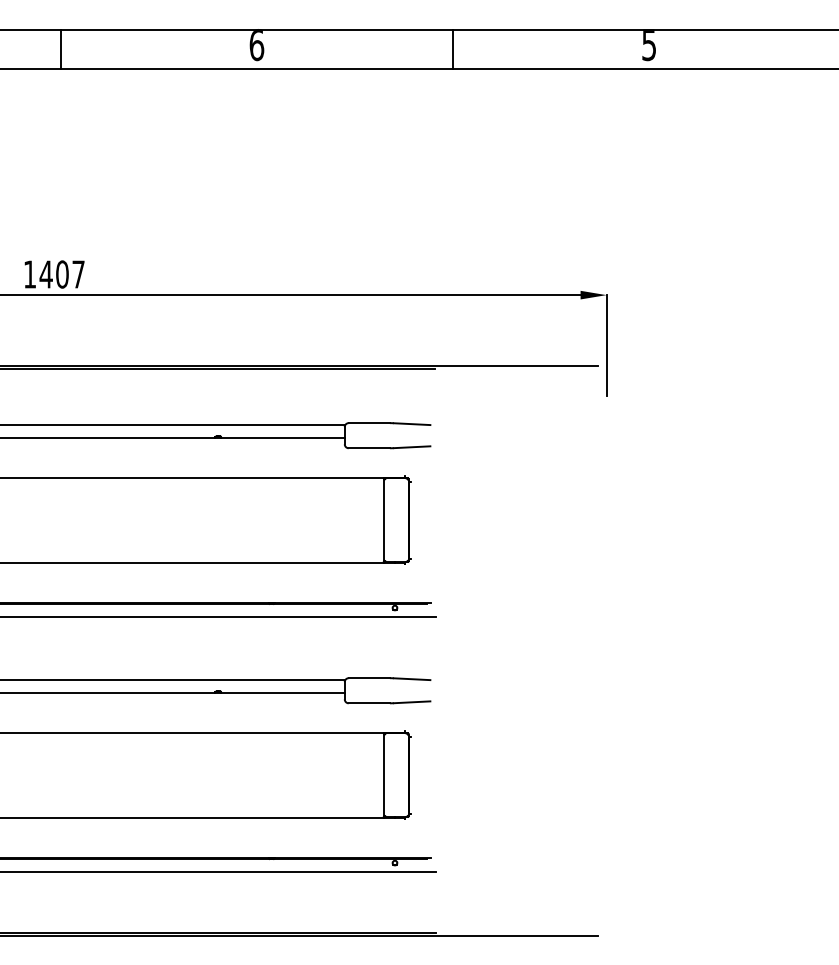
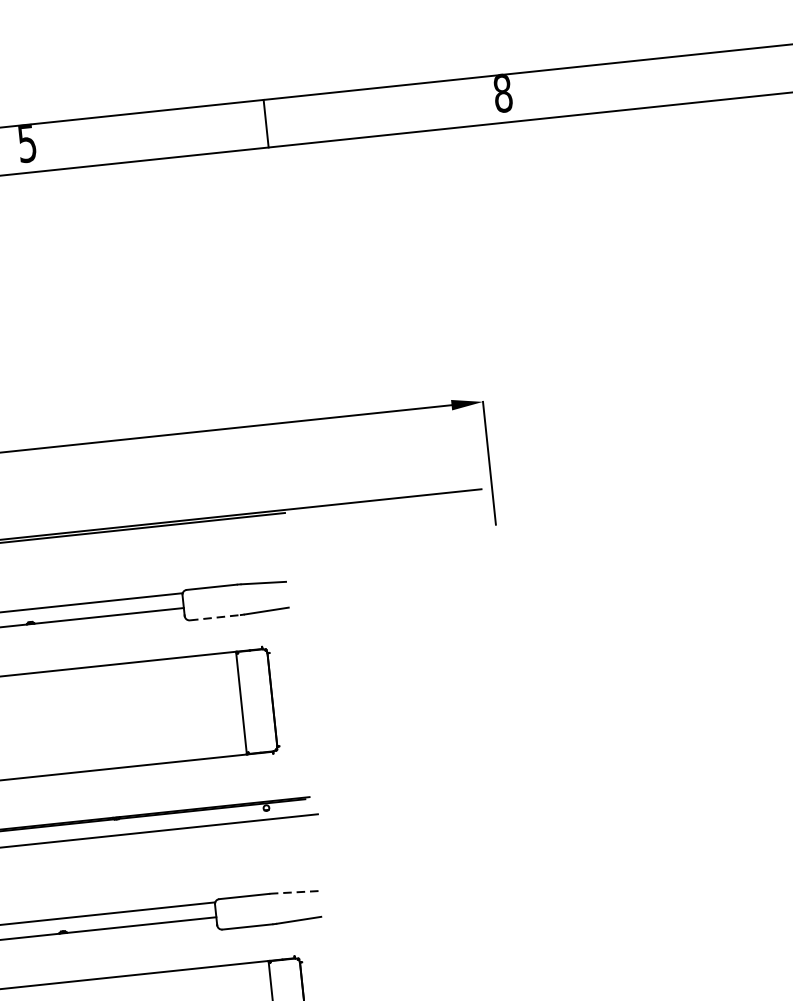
text: (256, 46) -> (27, 145), 6 -> 5
text: (649, 46) -> (503, 94), 5 -> 8
line: (369, 448) -> (215, 618), solid -> dashed
line: (411, 679) -> (295, 892), solid -> dashed

